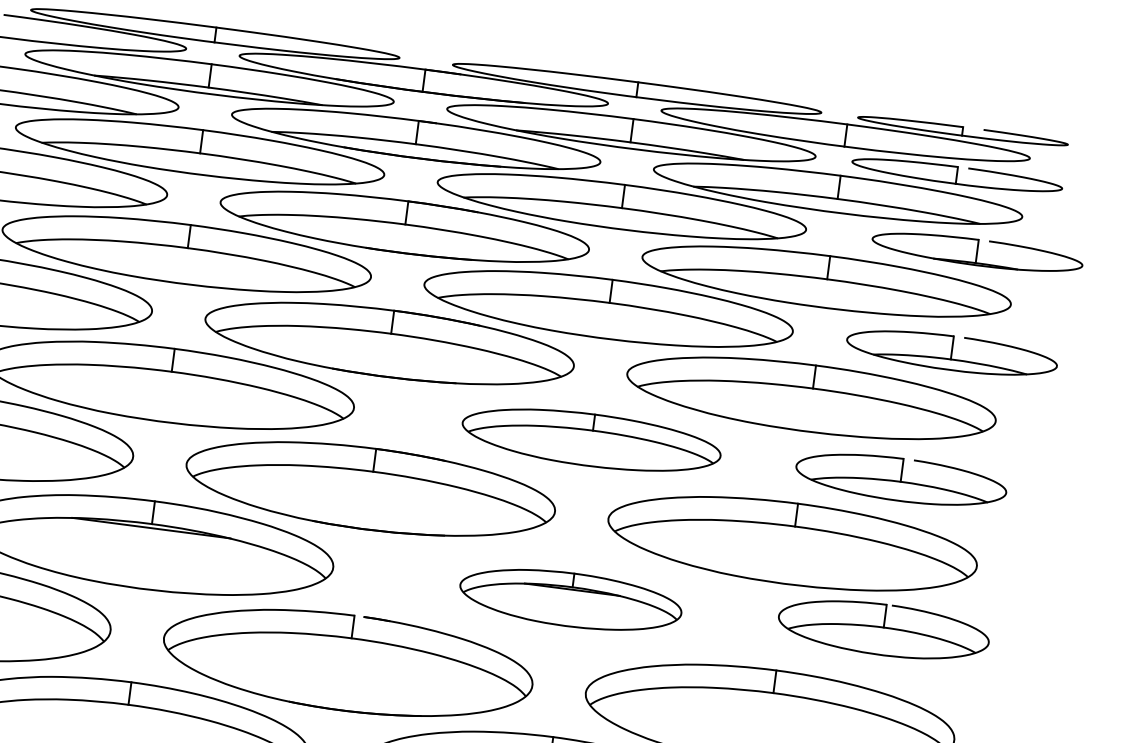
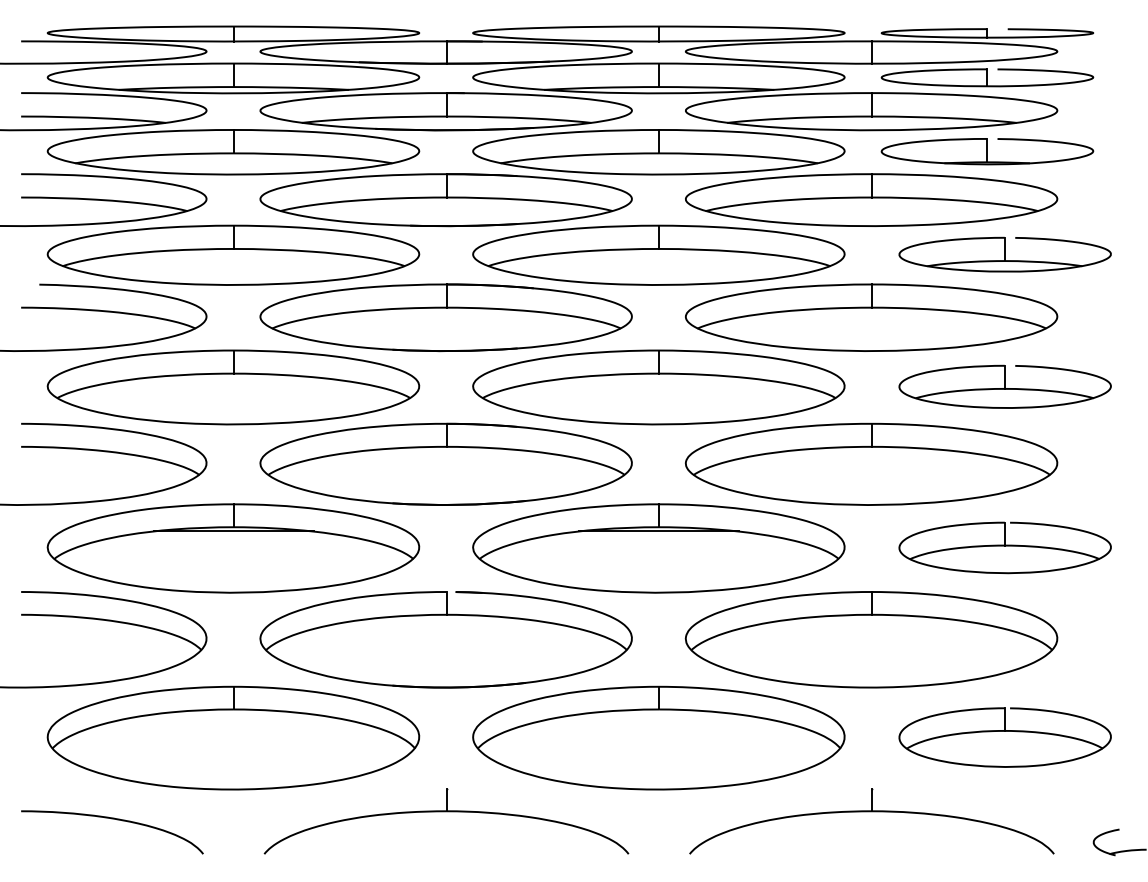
part: (977, 252) -> (987, 151), moved
part: (591, 440) -> (658, 387), size x1.43
part: (900, 479) -> (1004, 386), moved
part: (570, 599) -> (658, 548), size x1.67
part: (883, 629) -> (1004, 547), moved

